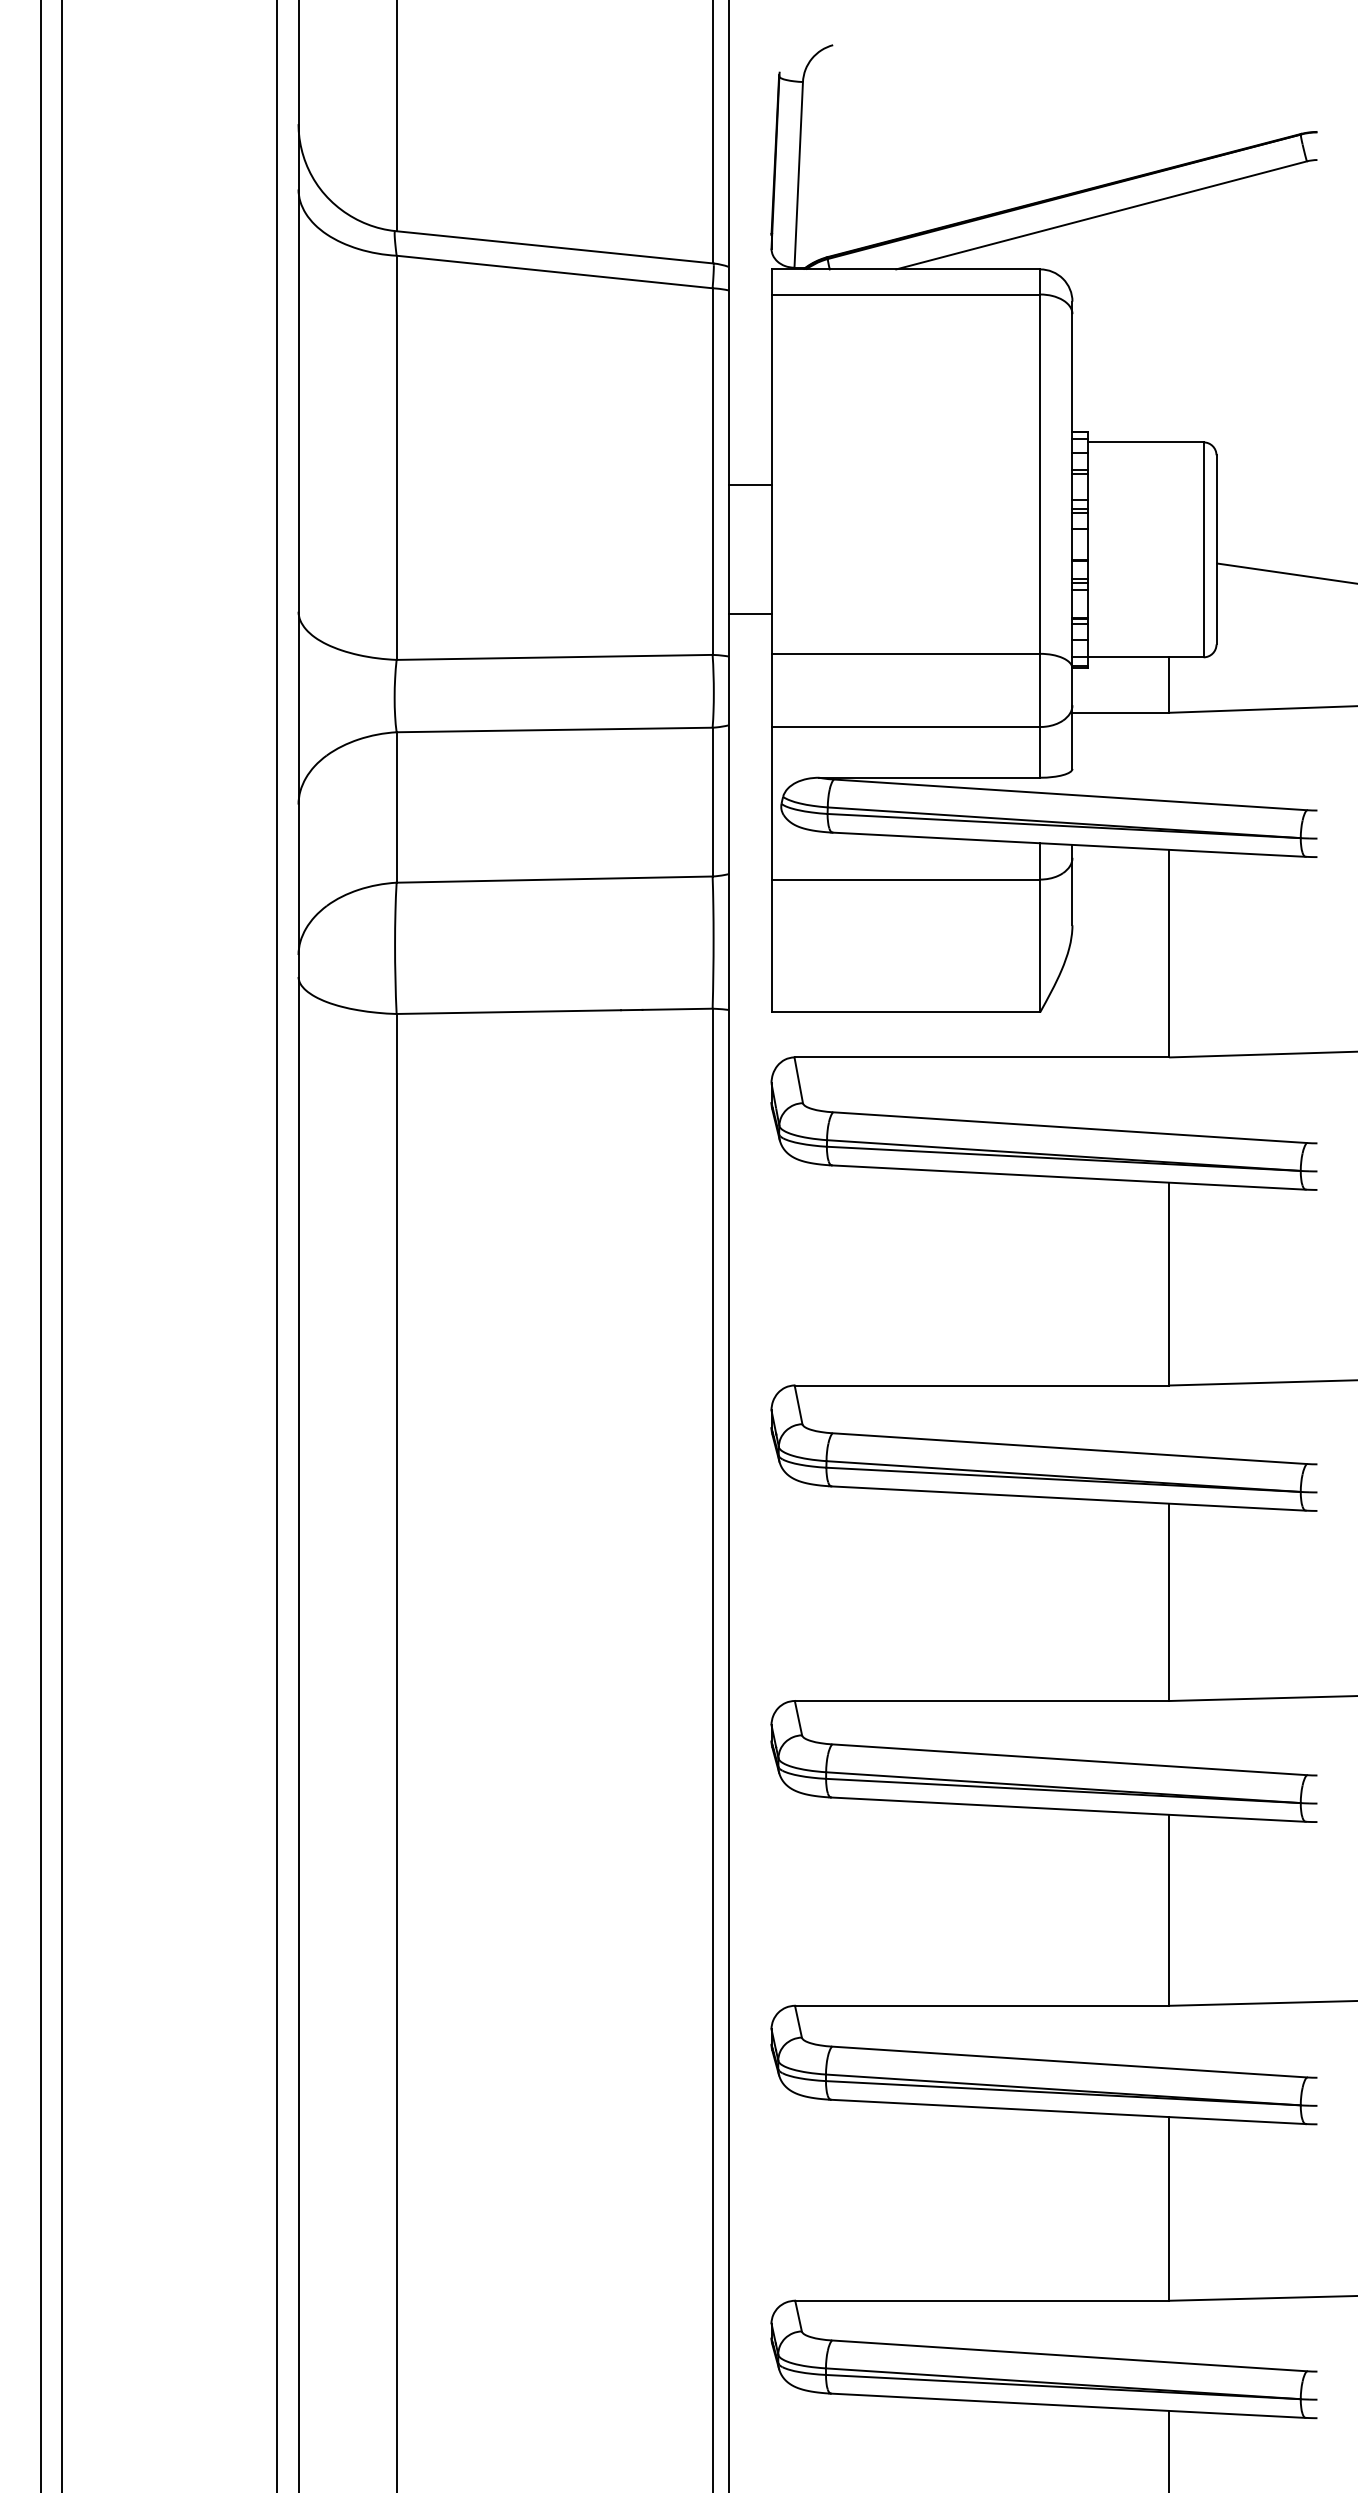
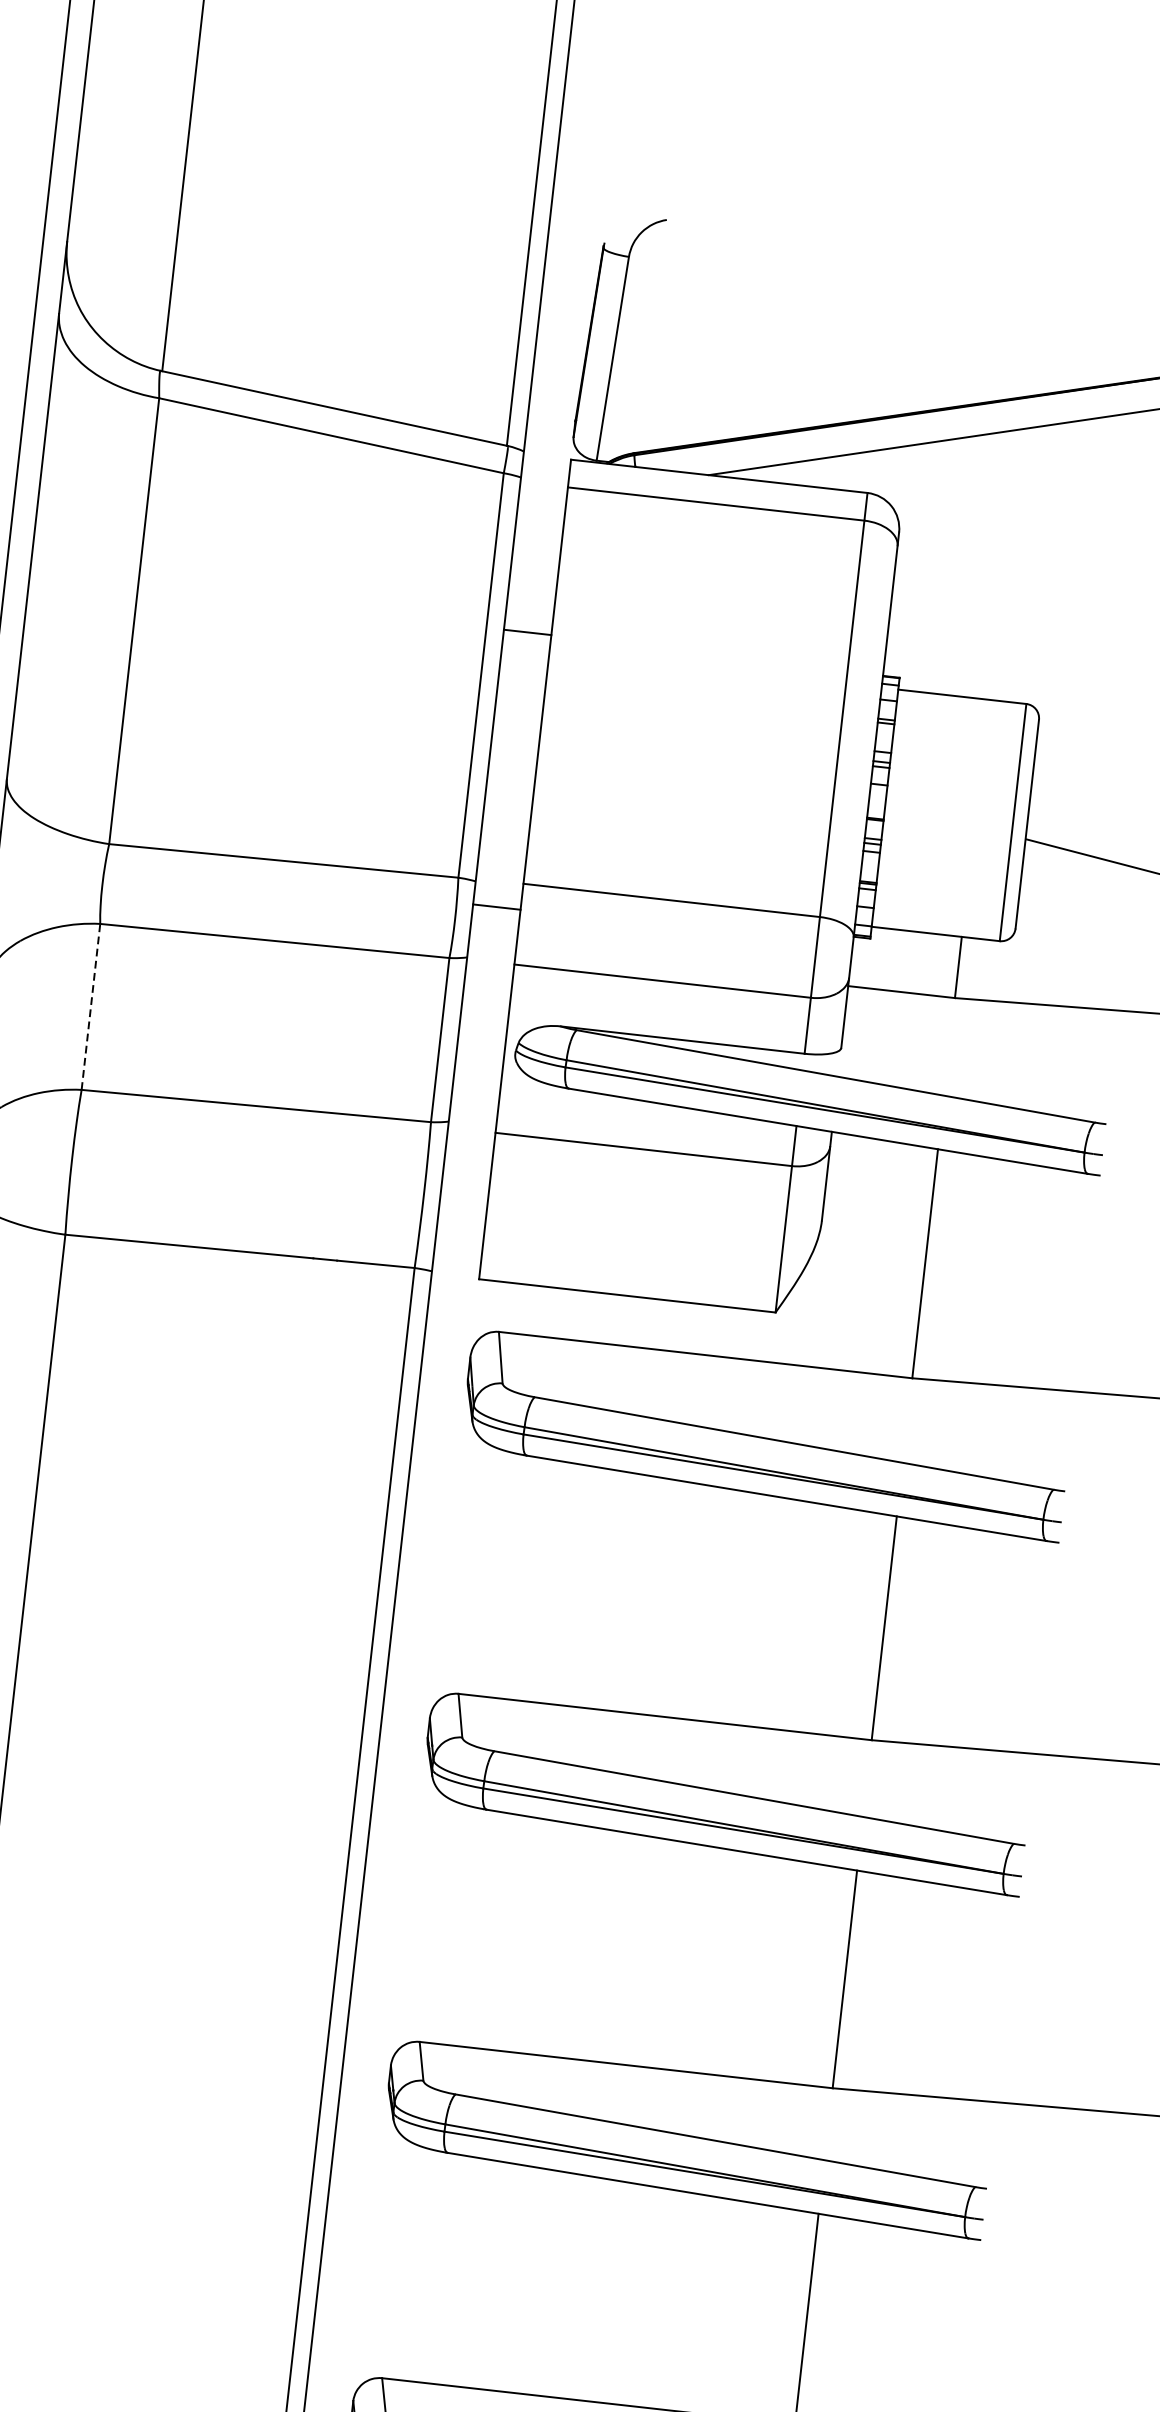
line: (749, 485) -> (527, 632), moved
line: (749, 614) -> (496, 907), moved
line: (396, 806) -> (90, 1005), solid -> dashed

